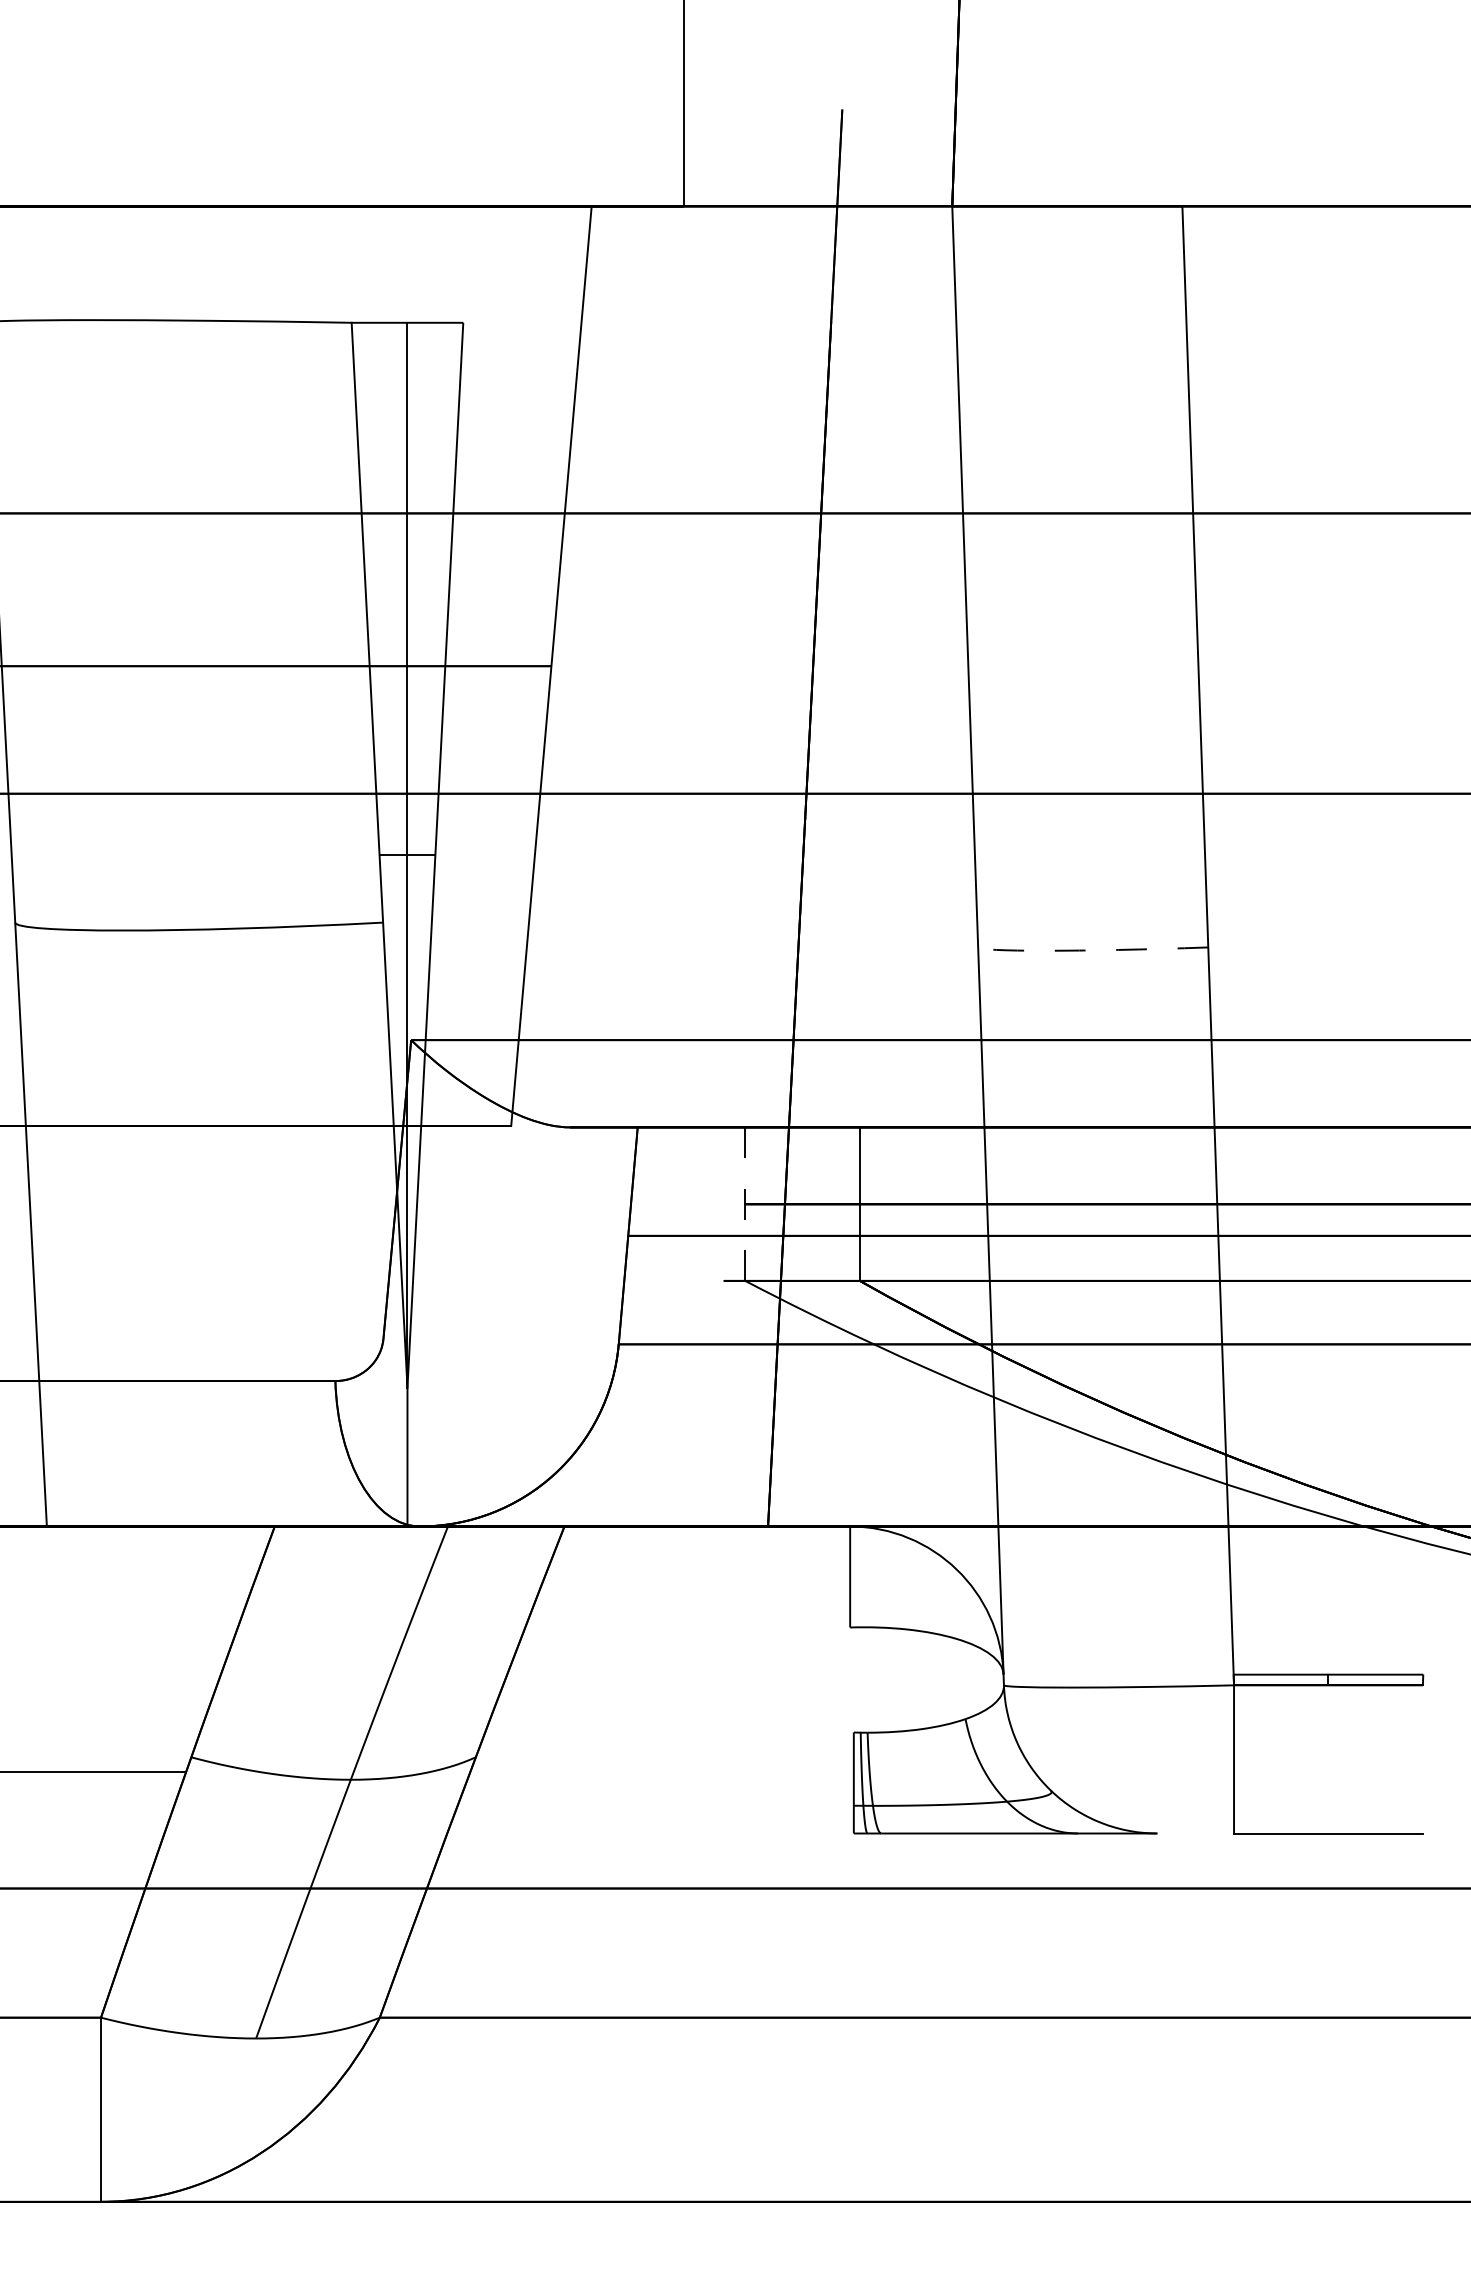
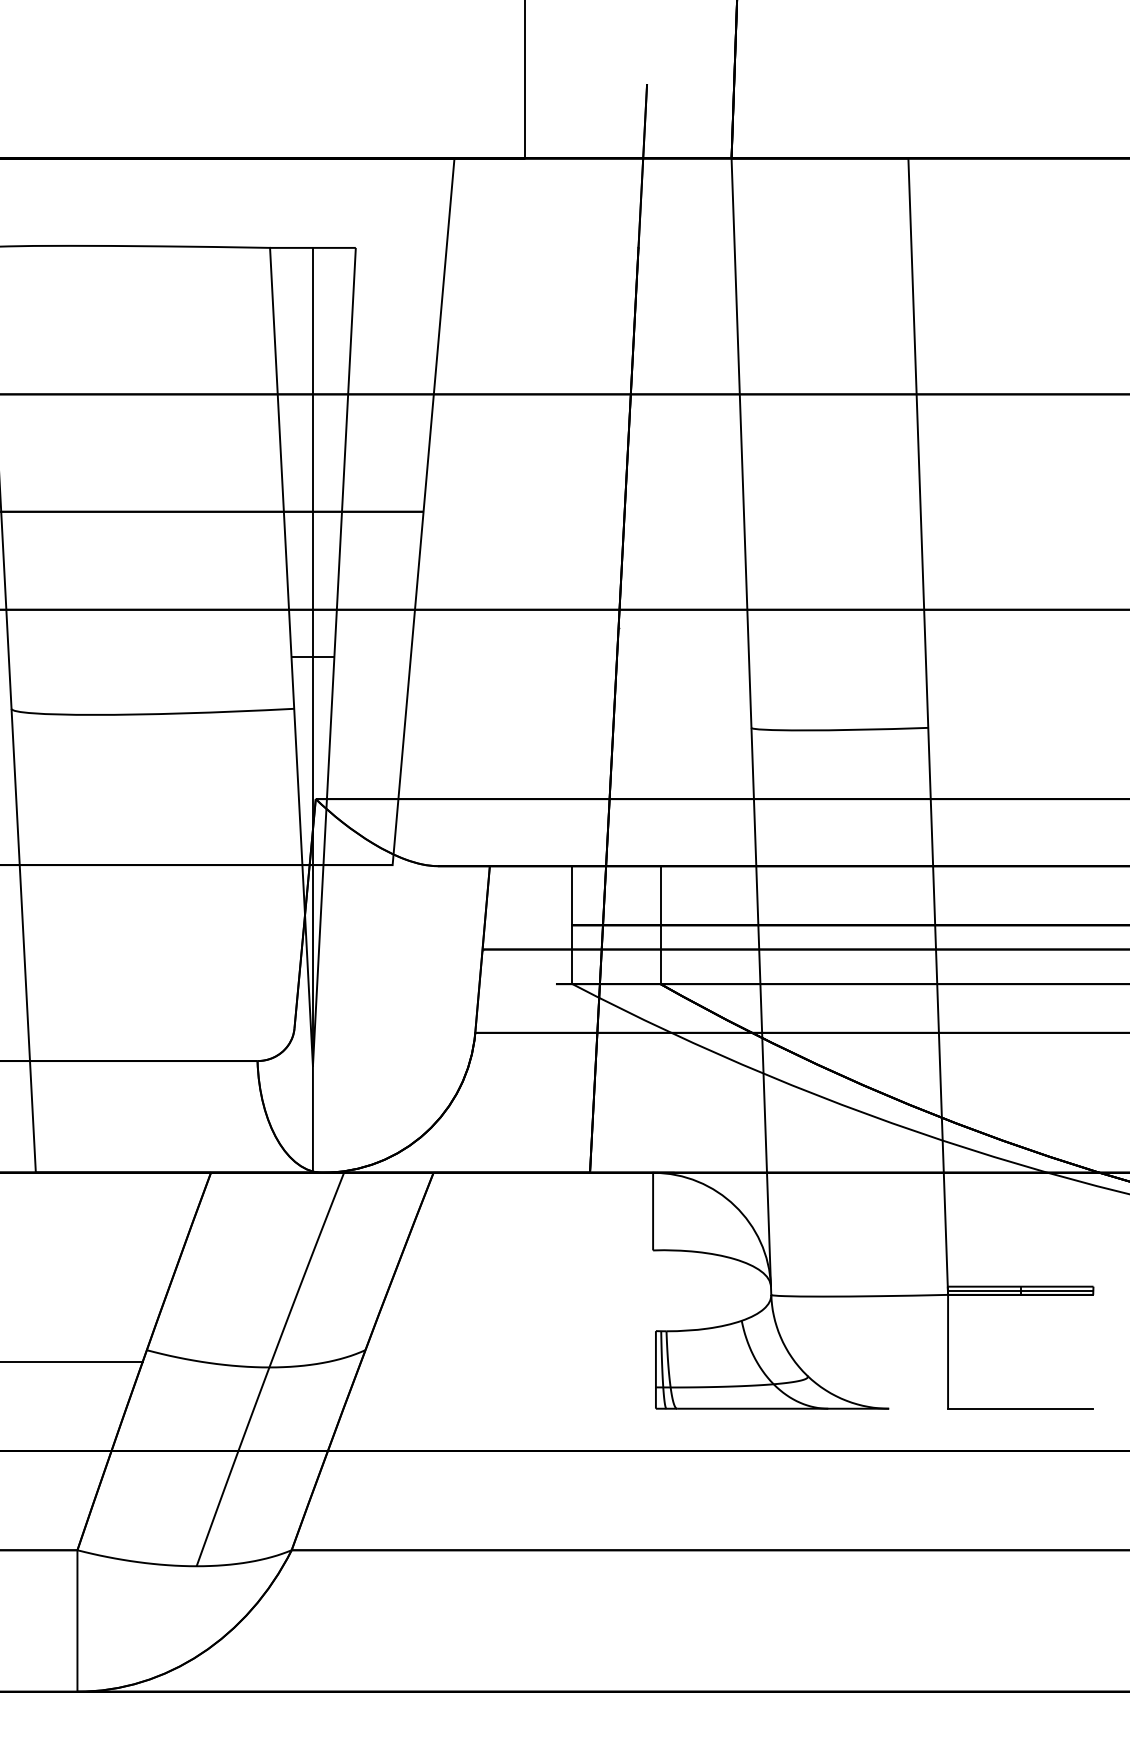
arc: (1083, 950) -> (832, 730), dashed -> solid
line: (745, 1204) -> (572, 925), dashed -> solid
line: (1328, 1680) -> (1020, 1291), added

